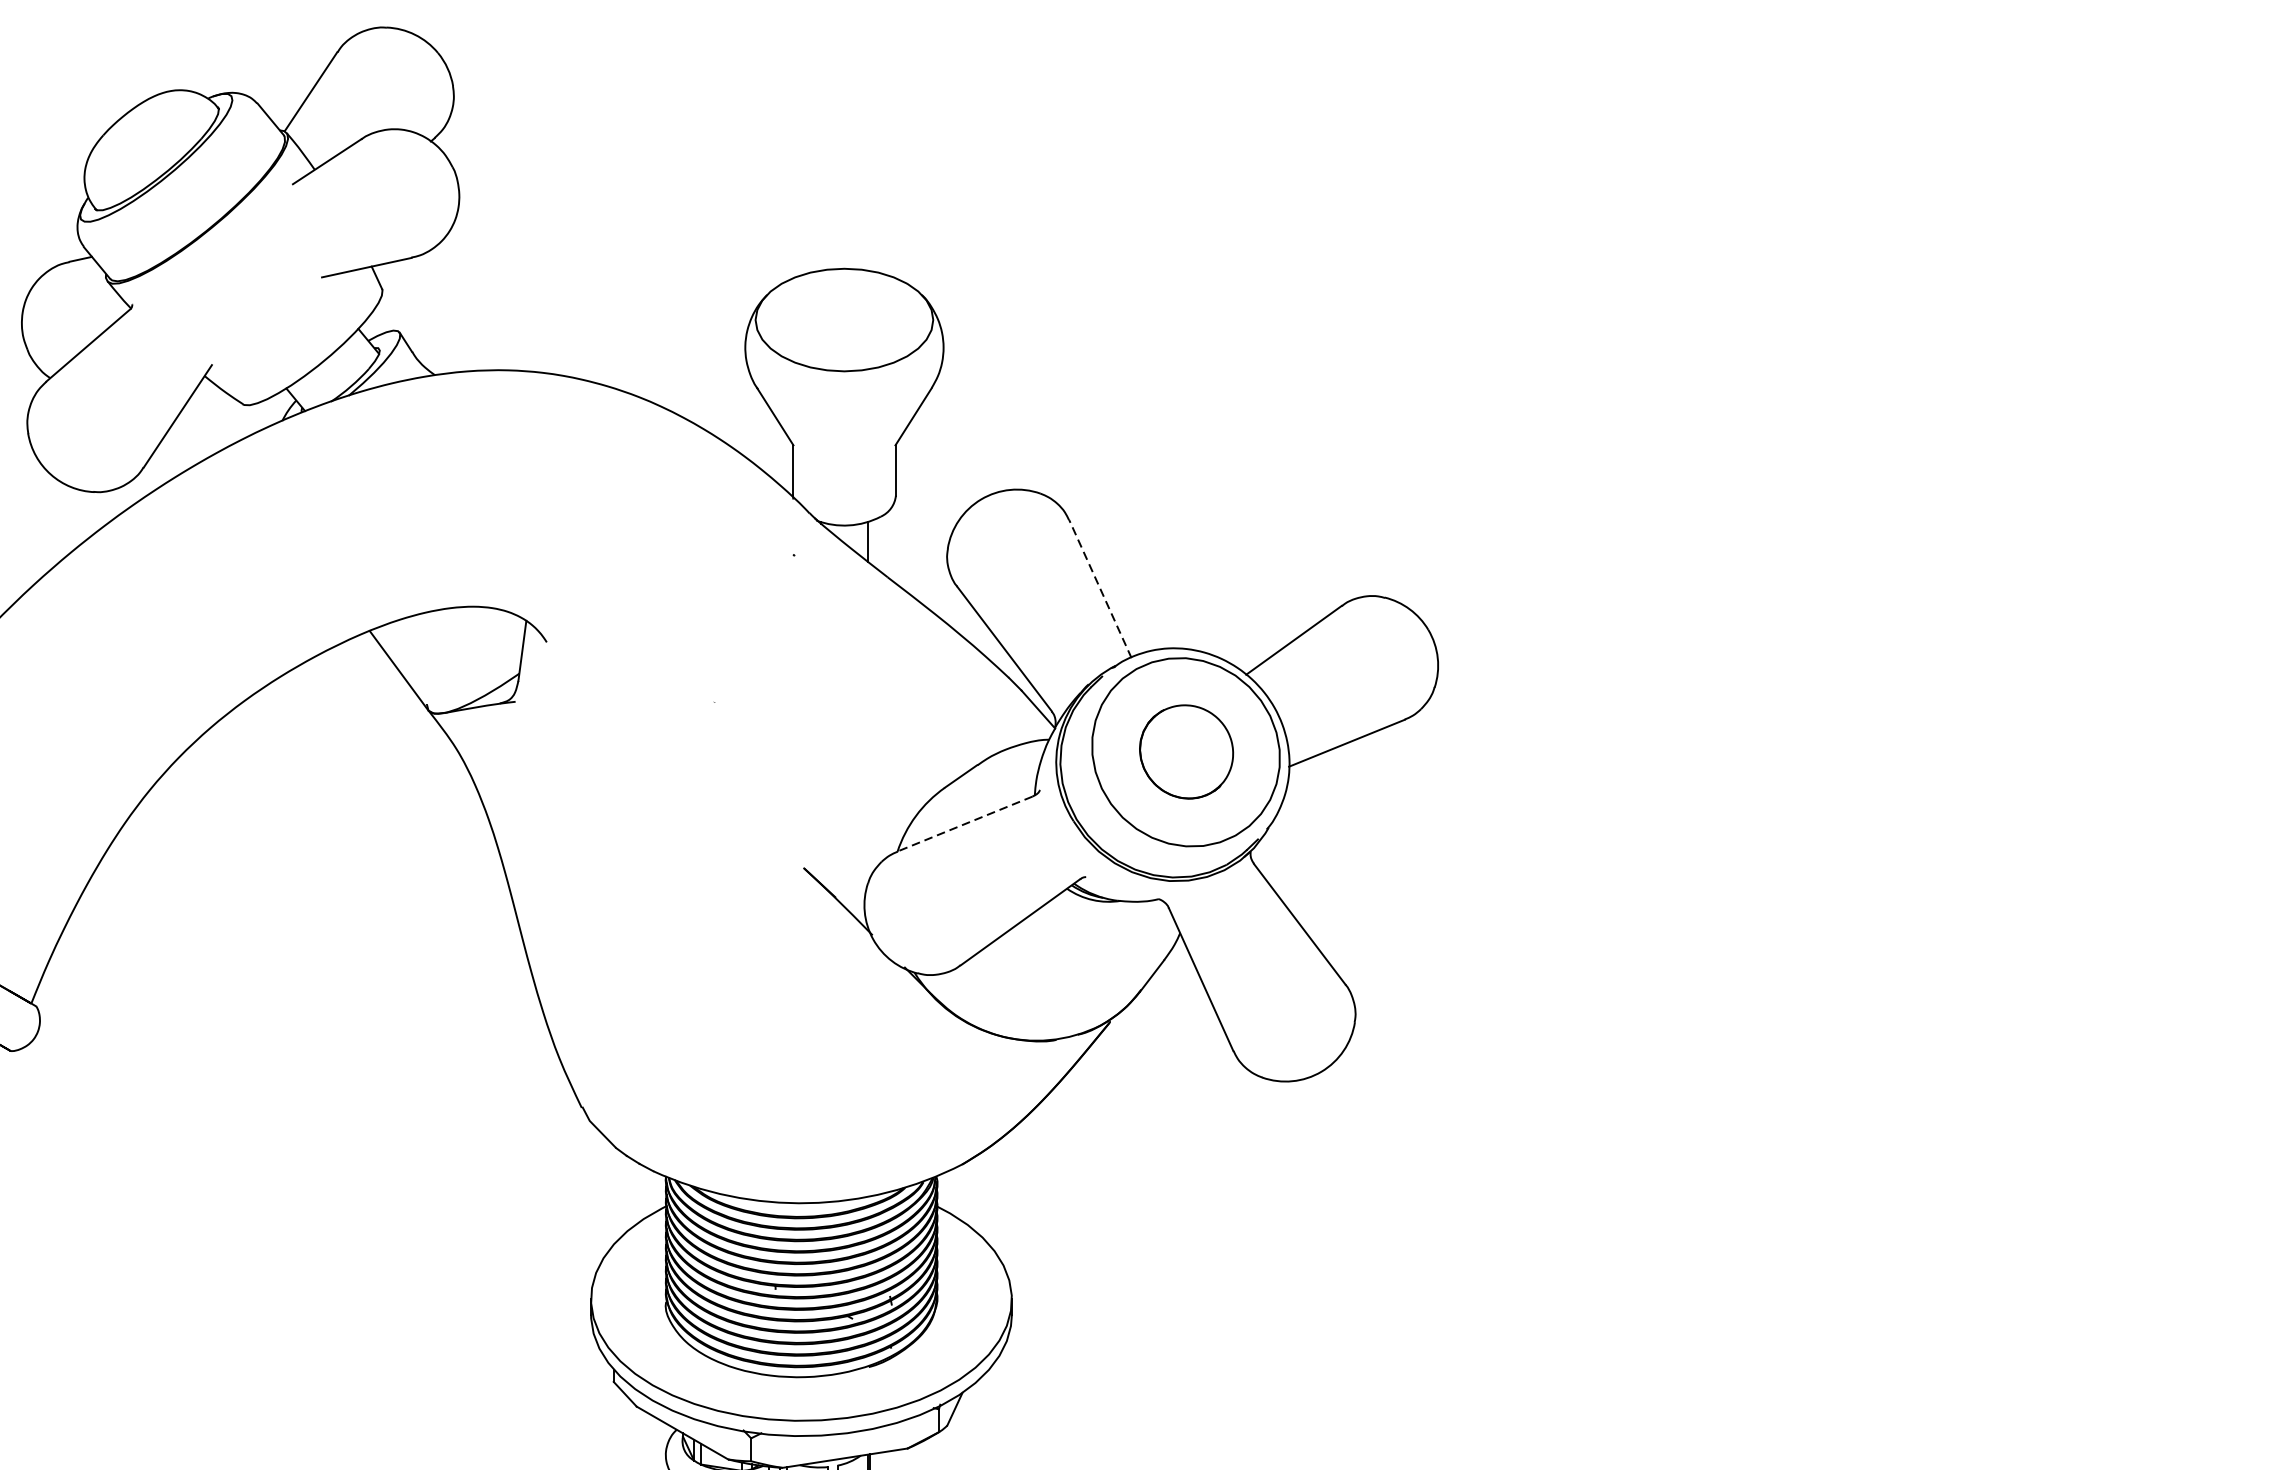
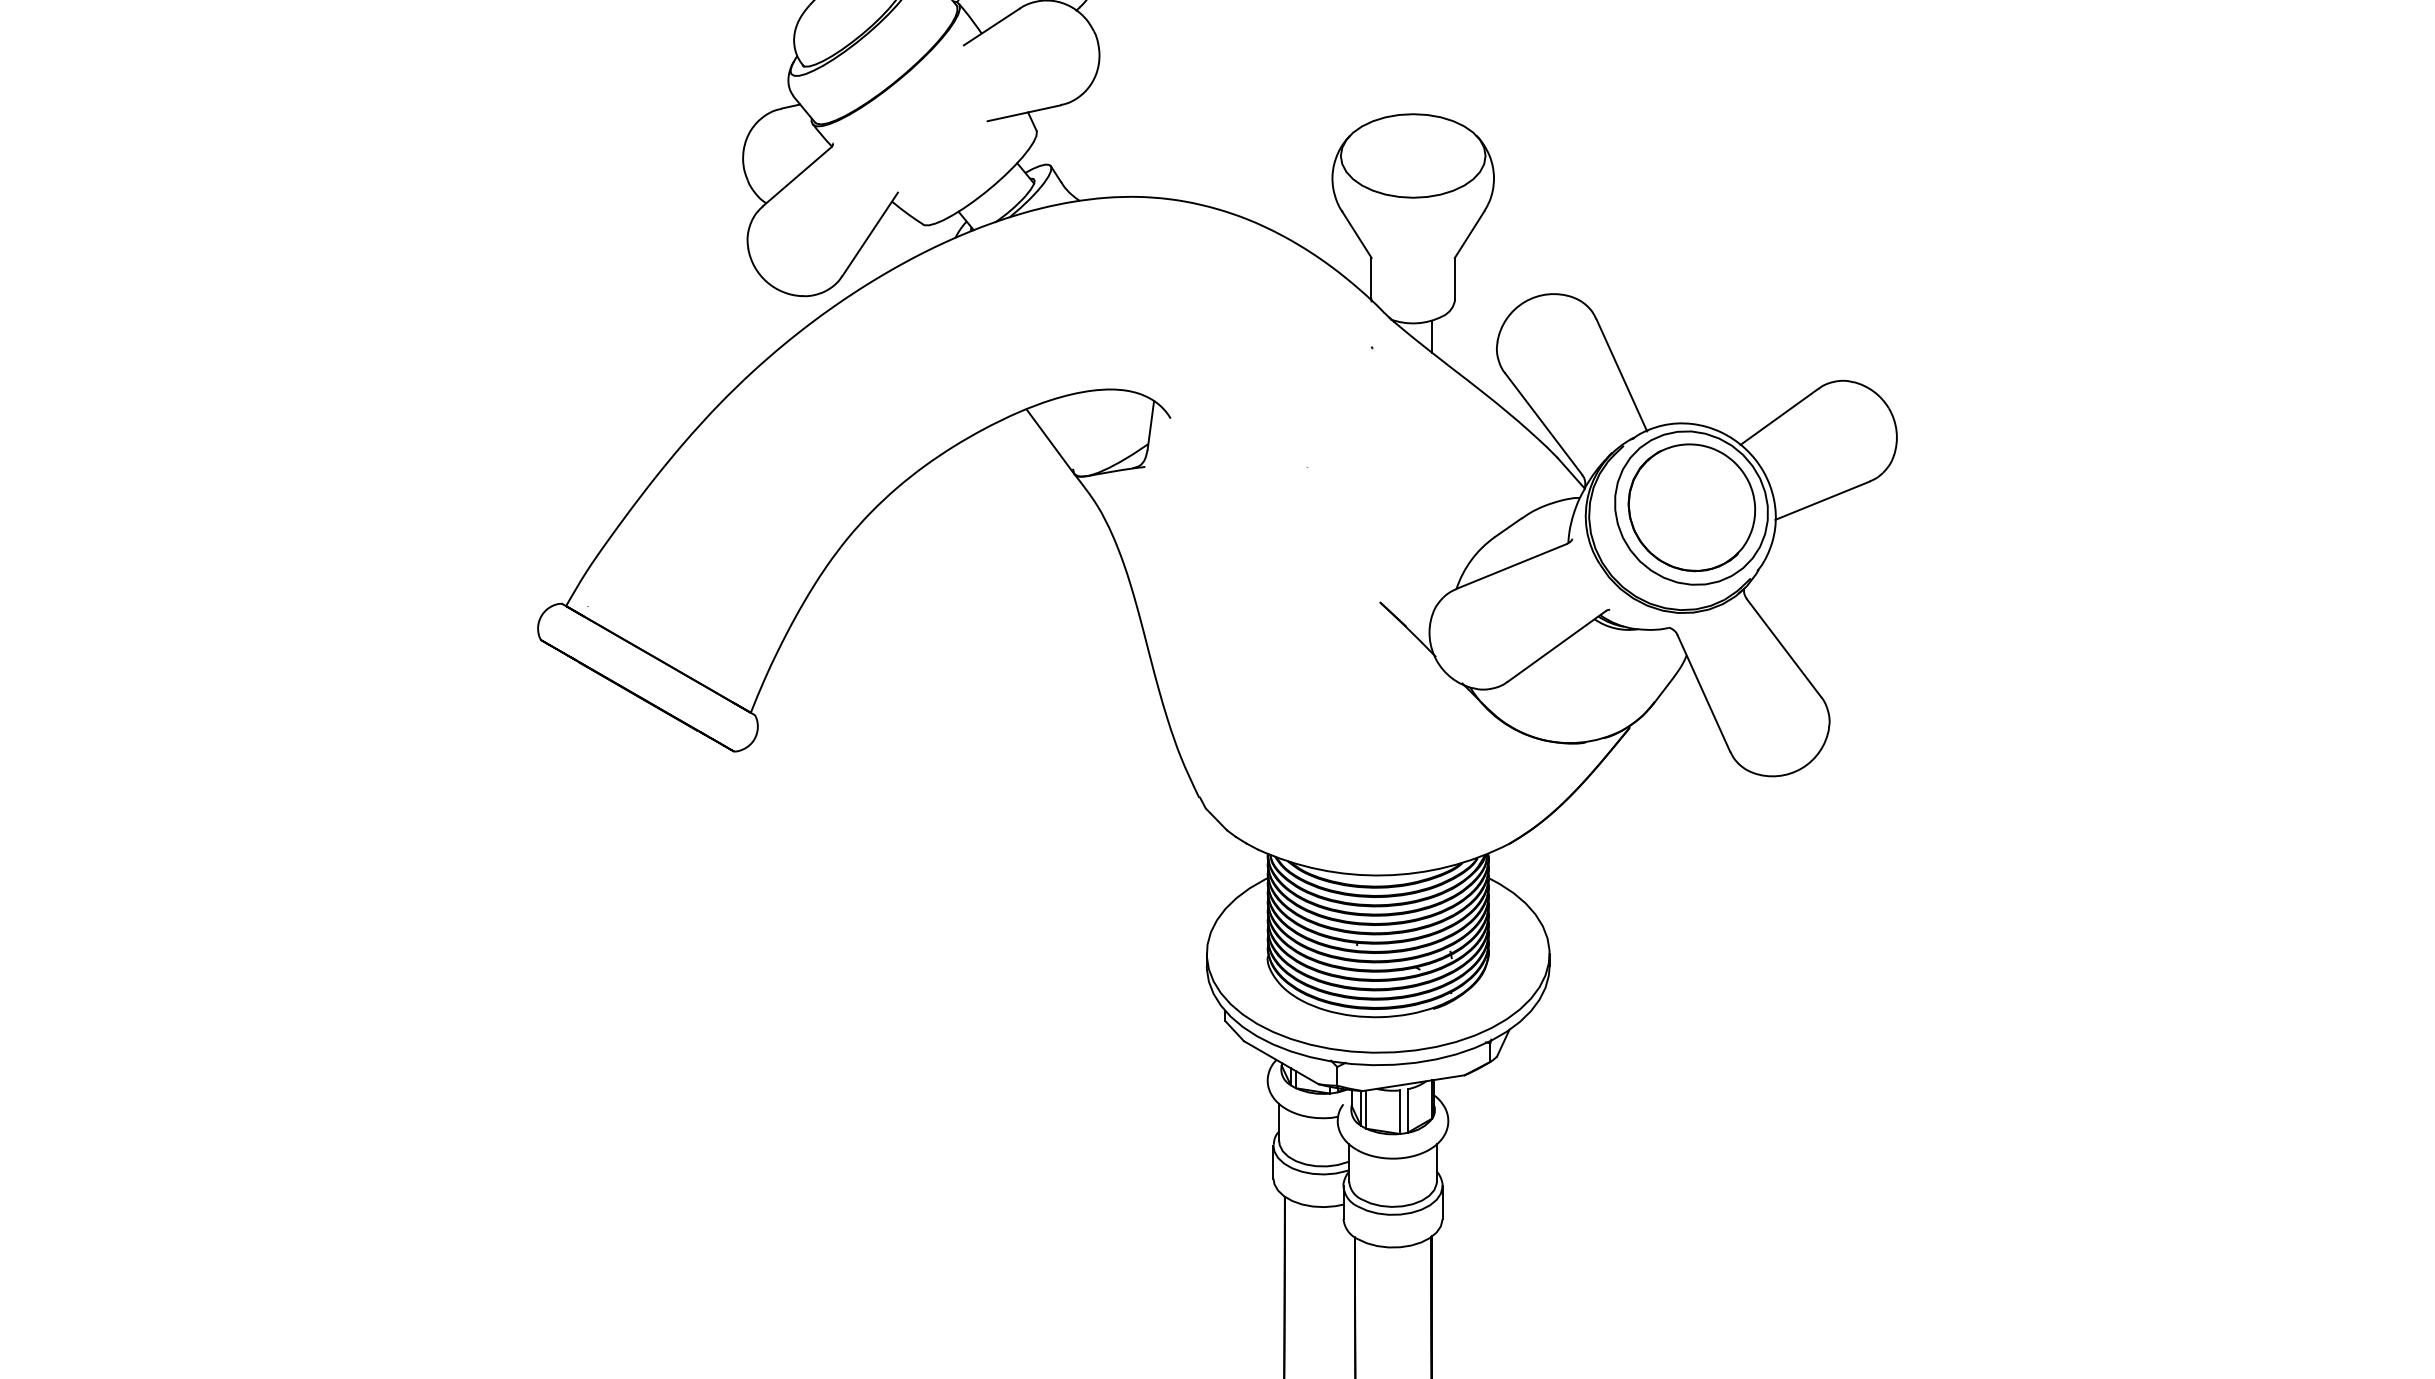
line: (1100, 589) -> (1621, 375), dashed -> solid
part: (1186, 751) -> (1691, 507), size x1.67
line: (965, 823) -> (1511, 566), dashed -> solid

